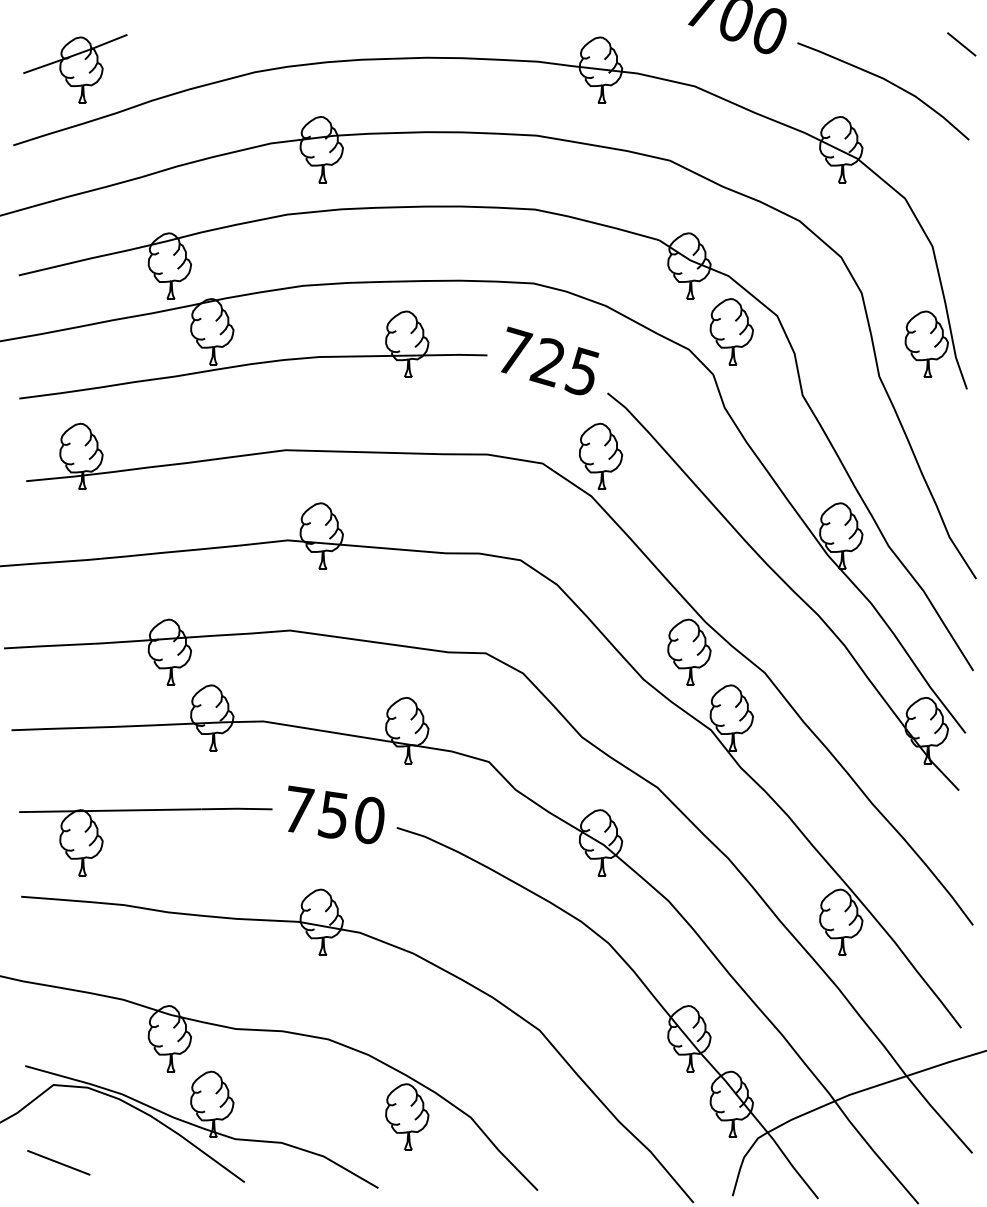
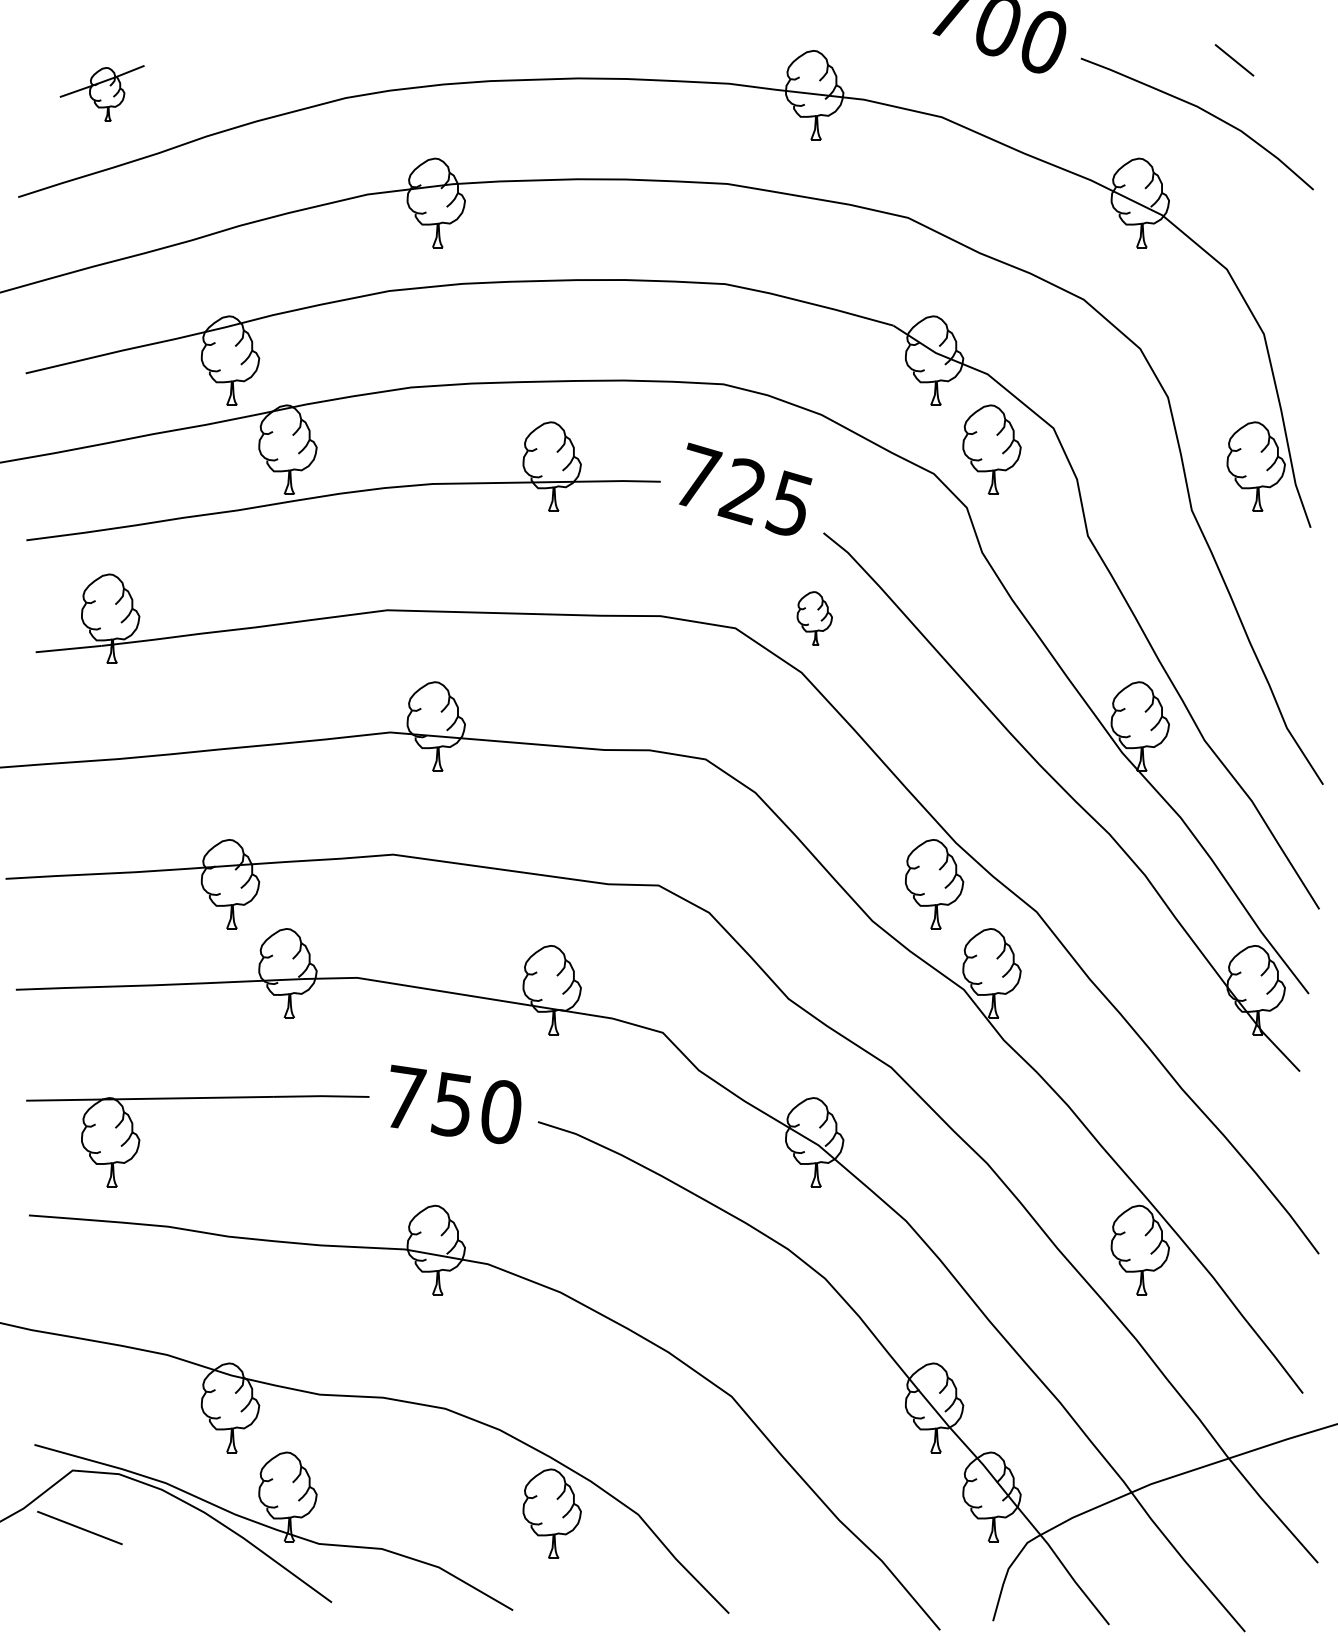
line: (961, 44) -> (1234, 60), moved
part: (74, 68) -> (101, 93), size x0.6
part: (600, 456) -> (814, 618), size x0.6
line: (58, 1162) -> (79, 1527), moved

